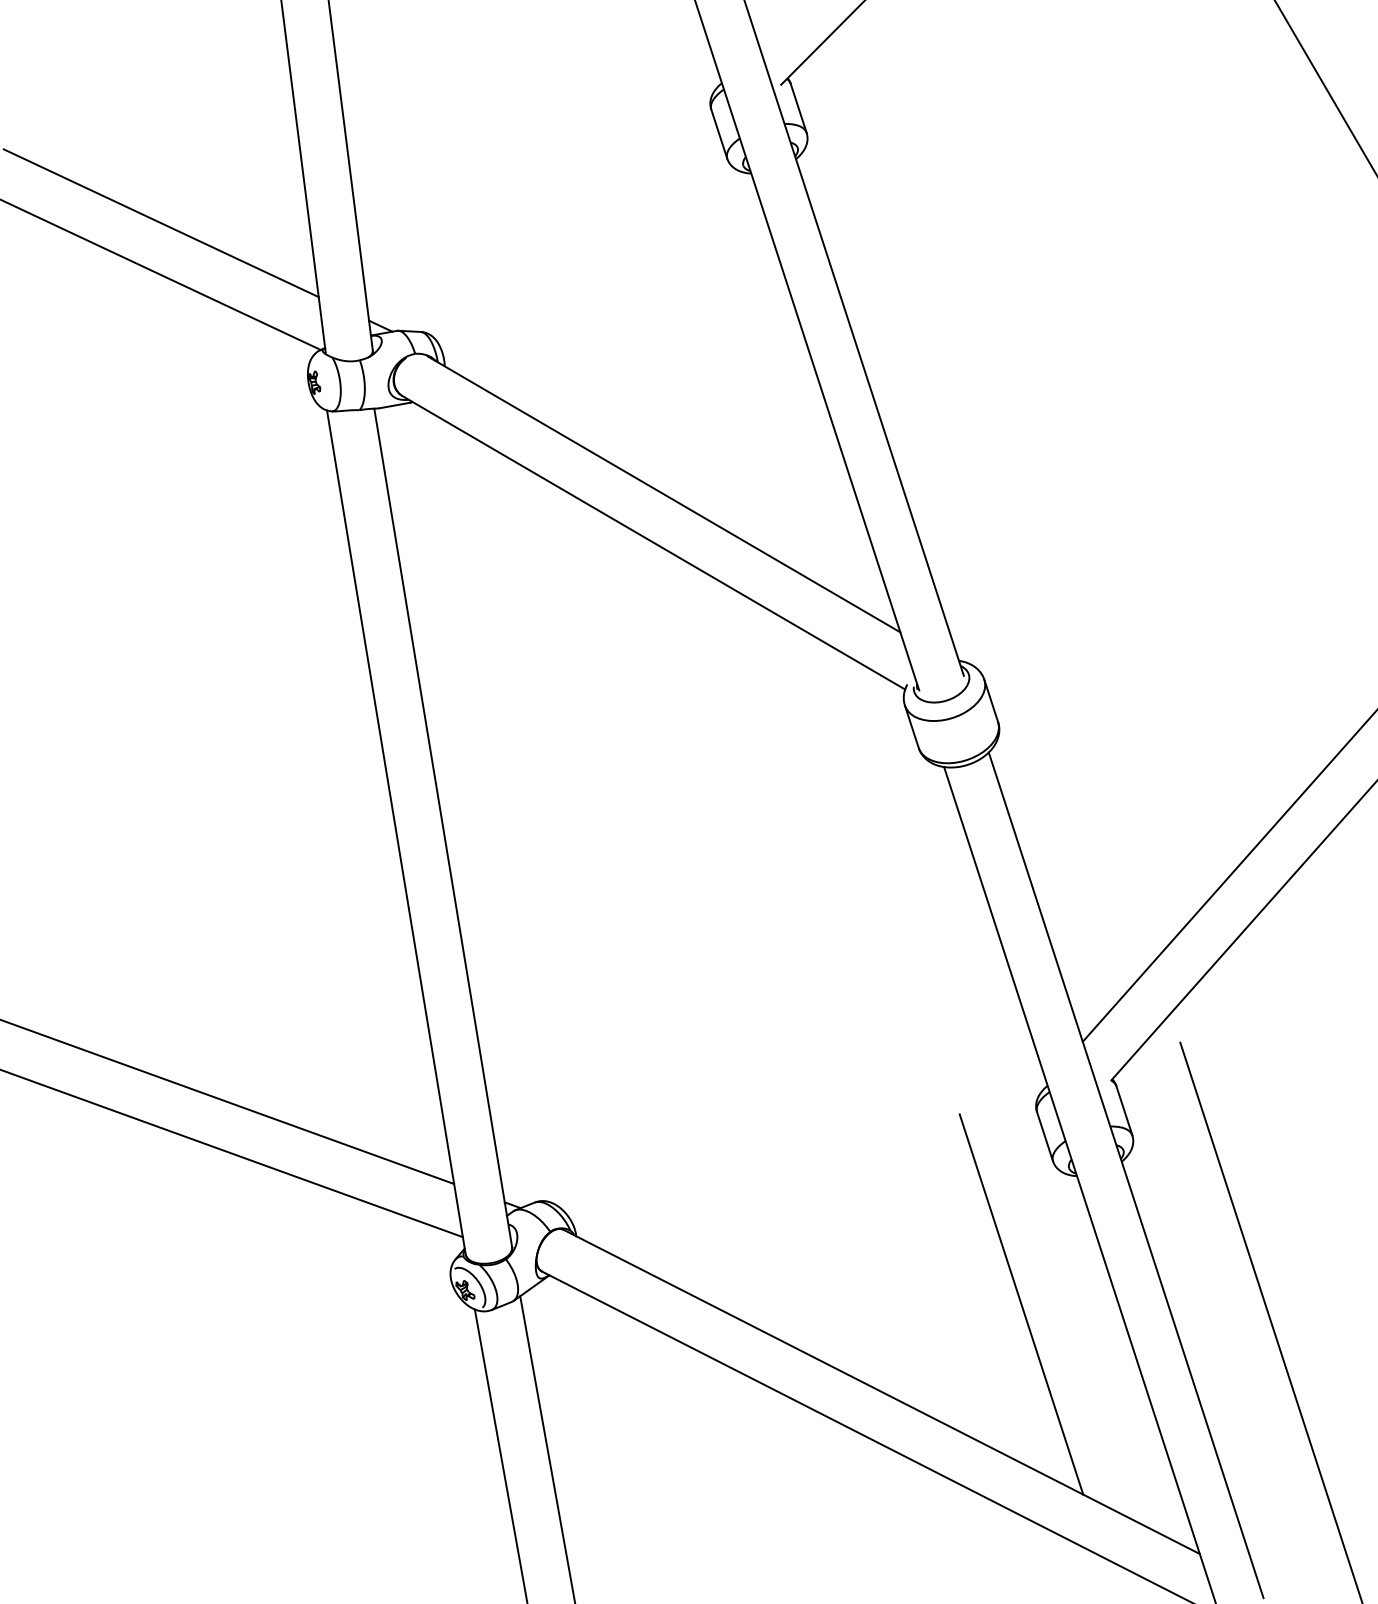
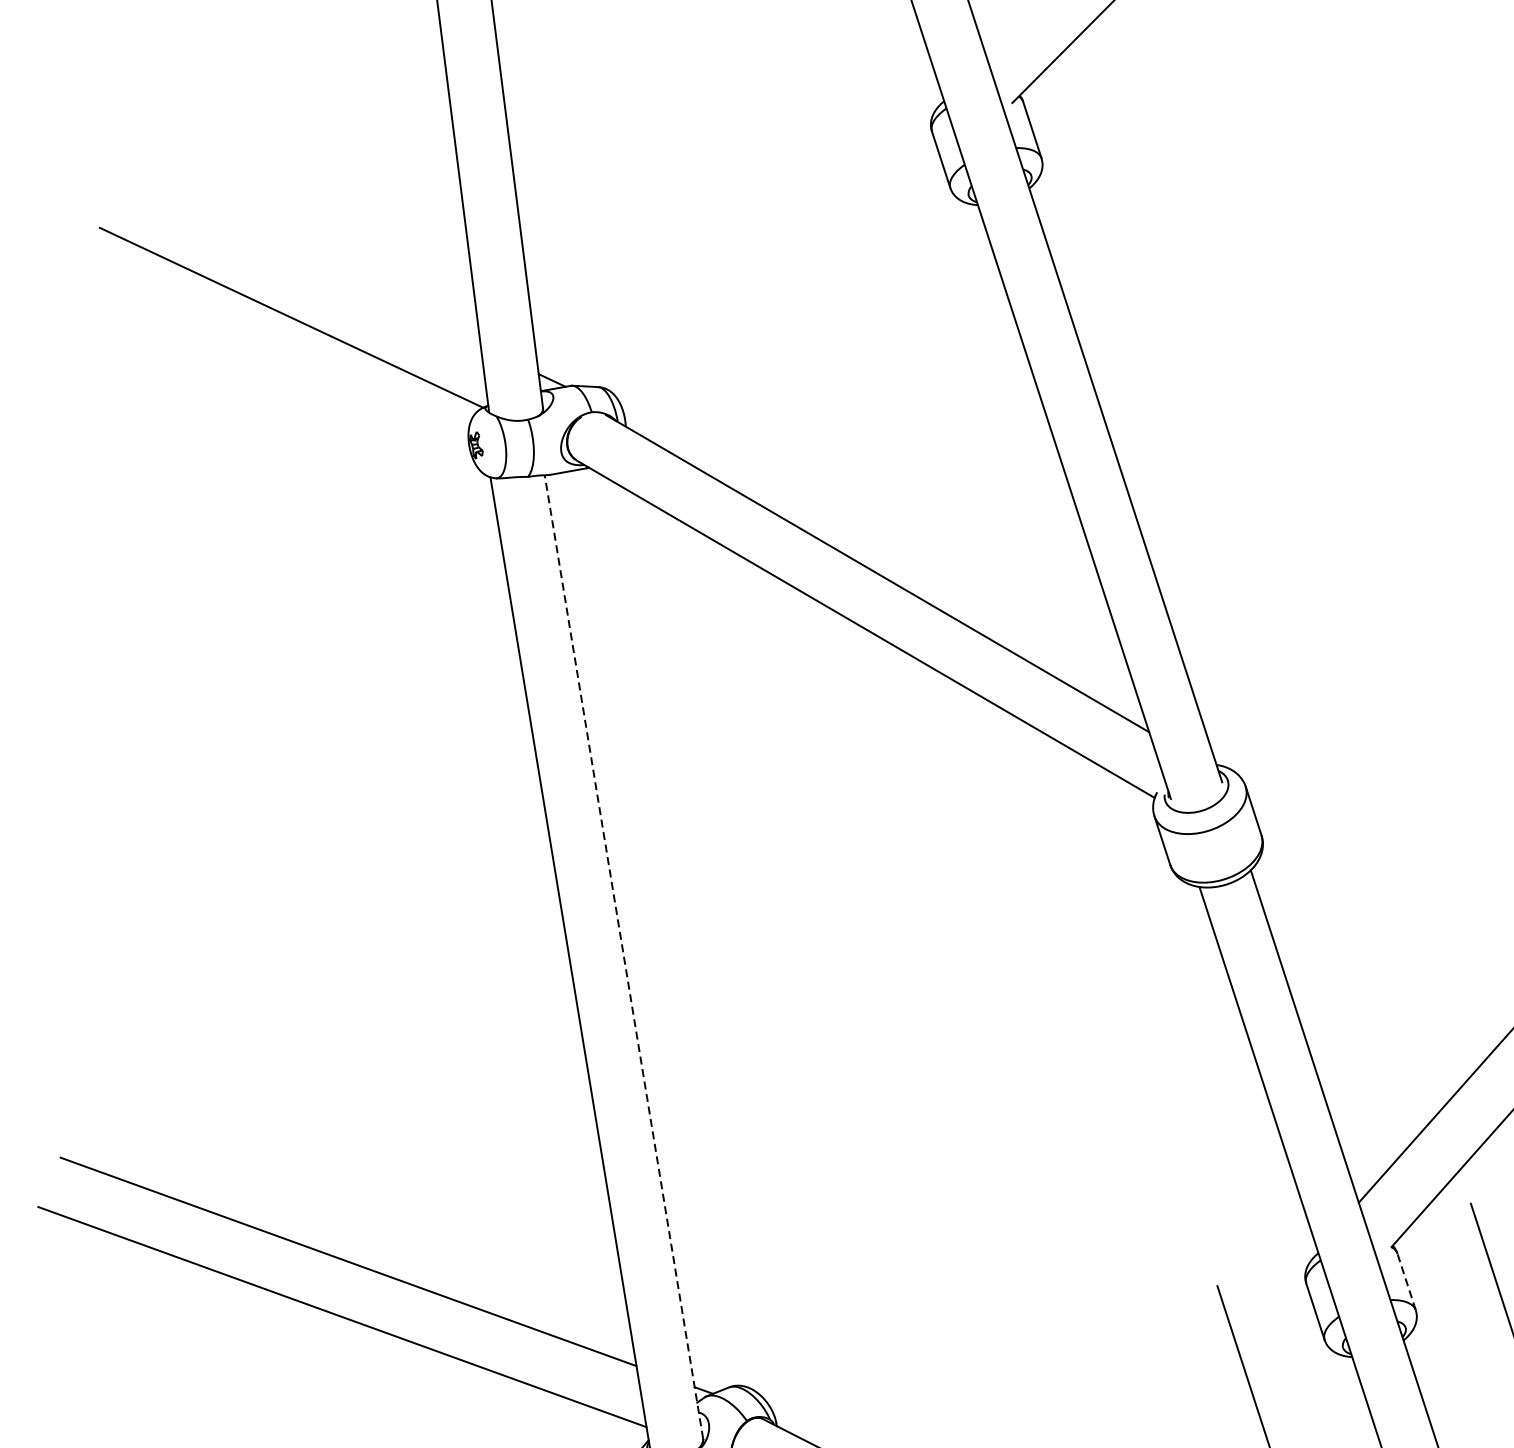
line: (160, 223) -> (299, 262), removed
line: (443, 827) -> (624, 956), solid -> dashed
line: (1124, 1110) -> (1406, 1281), solid -> dashed

